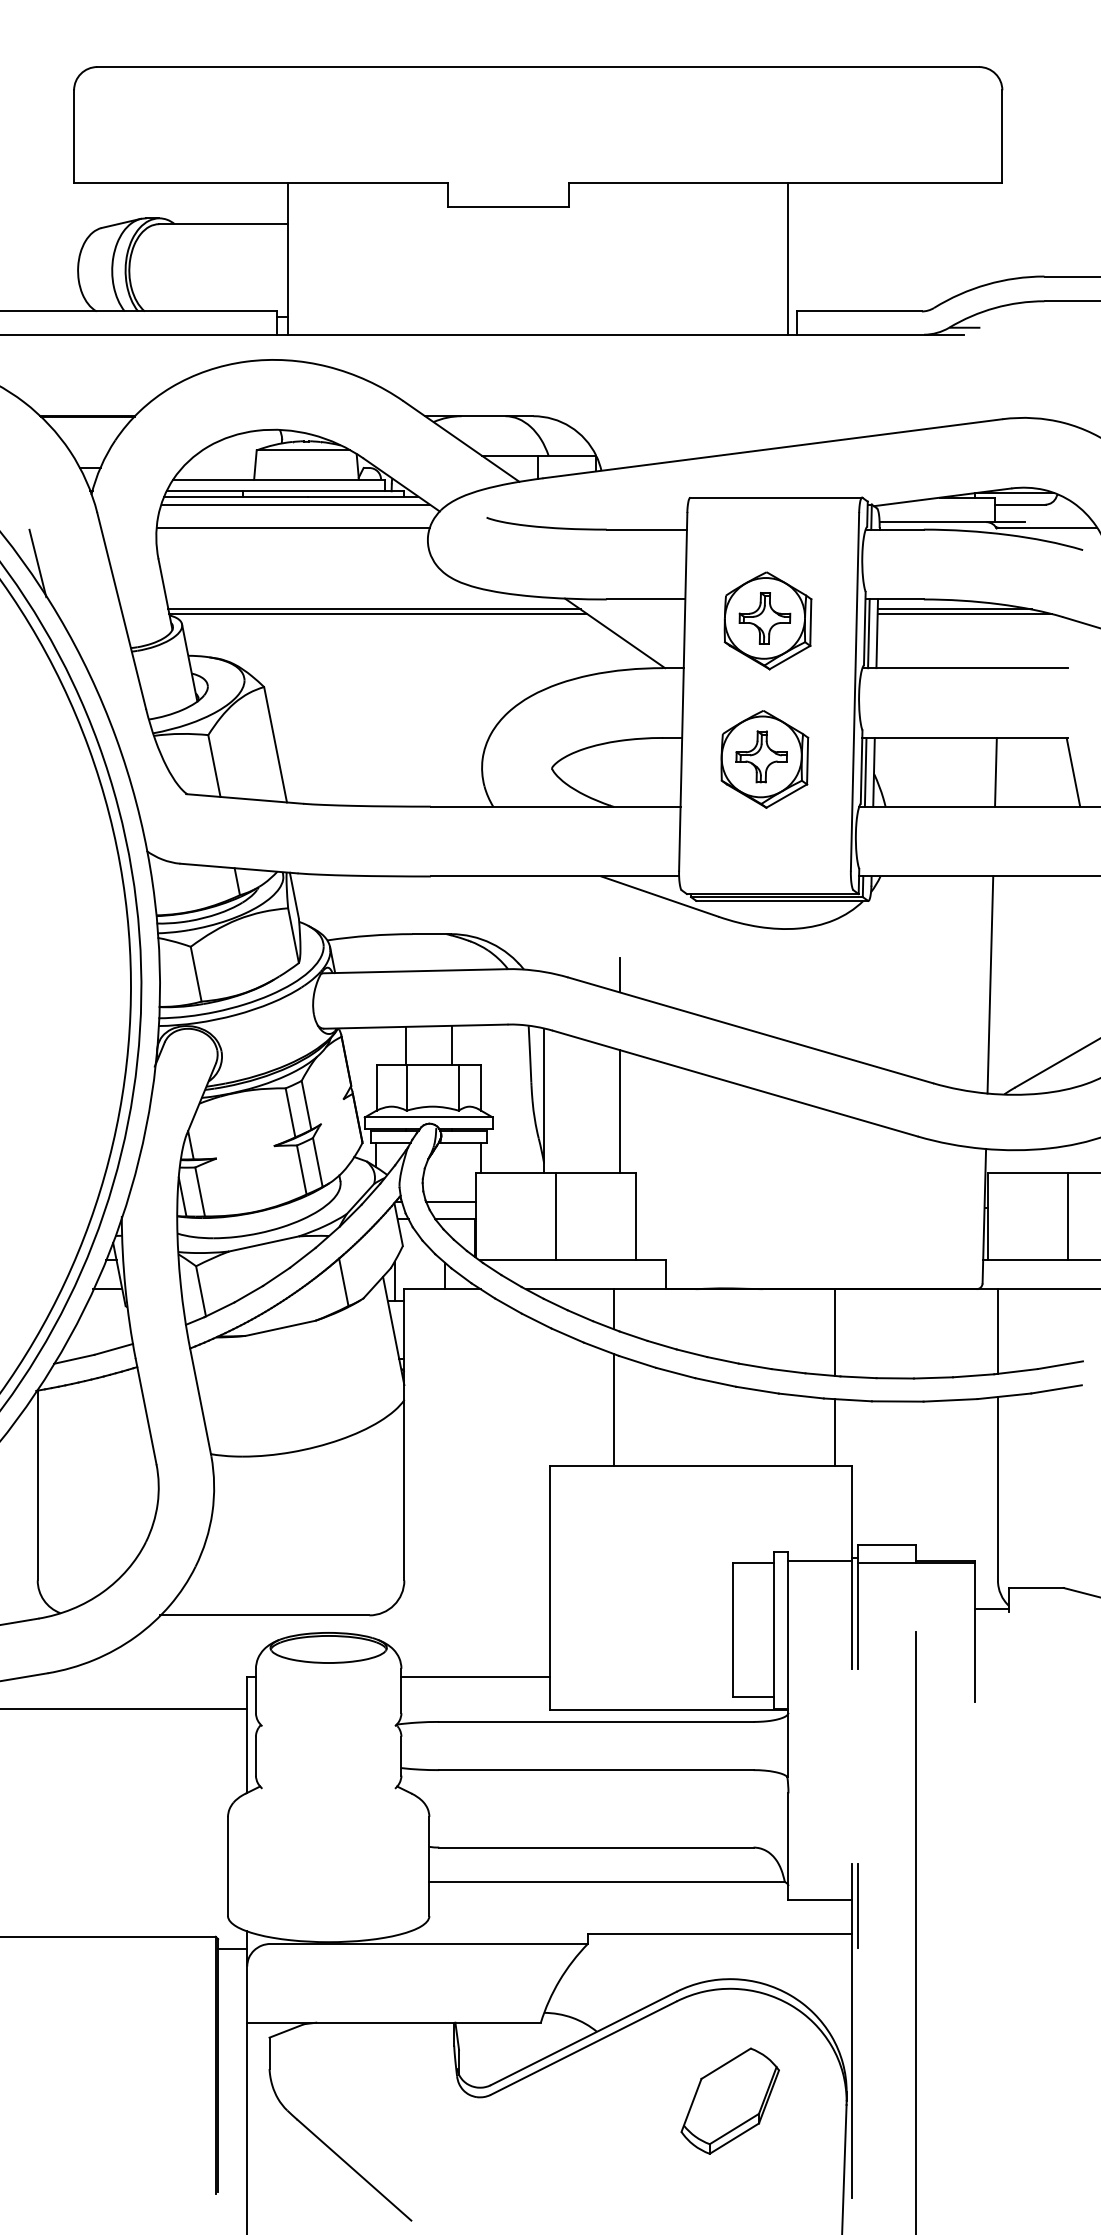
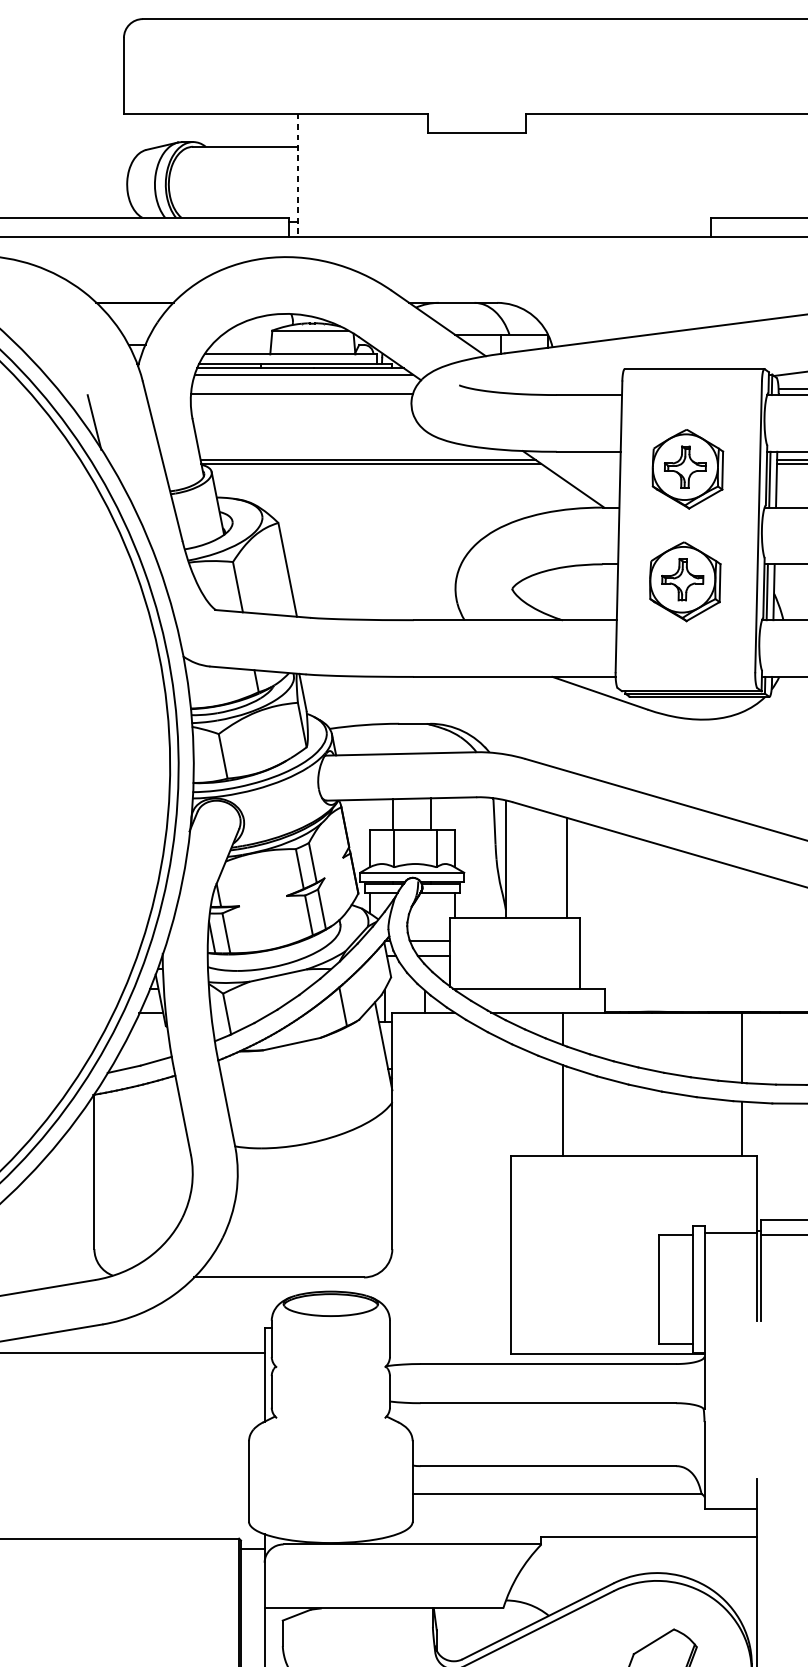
line: (788, 258) -> (704, 174), removed
line: (287, 259) -> (297, 175), solid -> dashed
line: (619, 974) -> (567, 756), removed
line: (555, 1216) -> (515, 953), removed
line: (475, 1677) -> (450, 1327), removed
line: (858, 1905) -> (761, 1513), removed

